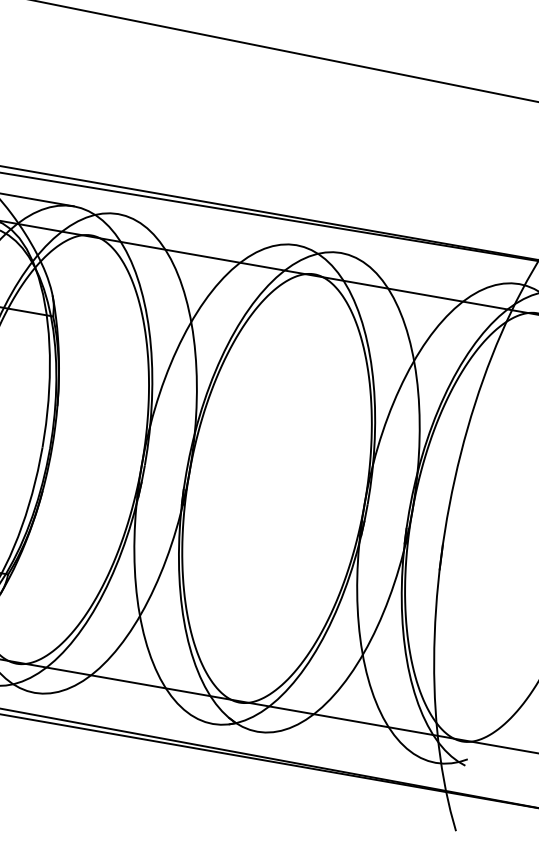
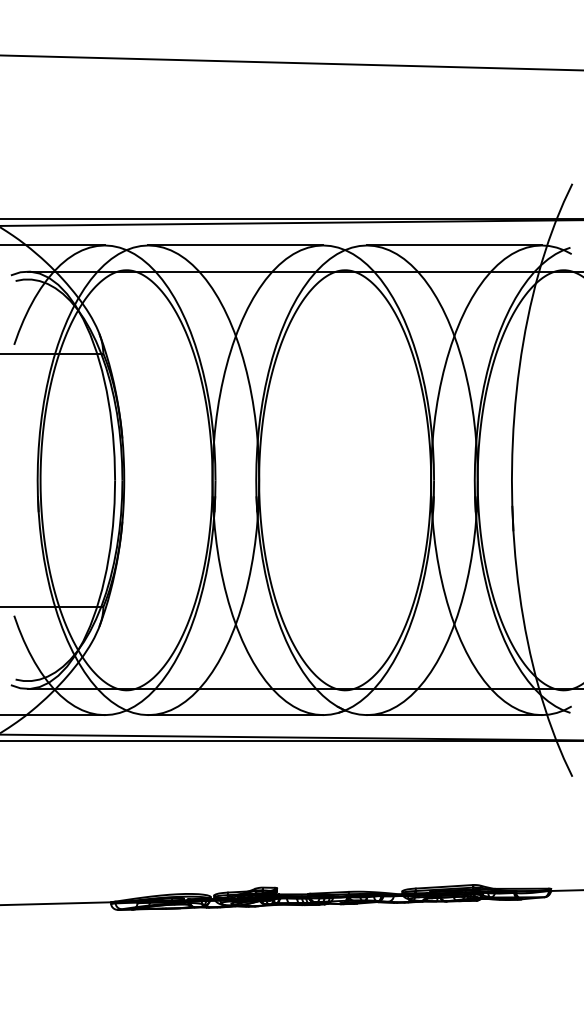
line: (207, 229) -> (235, 245), added
line: (430, 268) -> (454, 245), added
line: (123, 708) -> (235, 715), added
line: (346, 747) -> (454, 715), added

